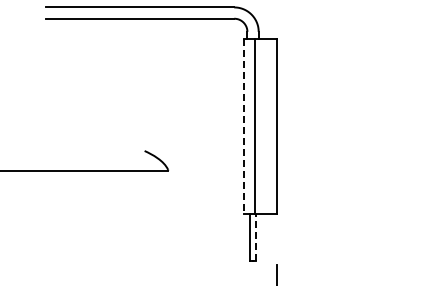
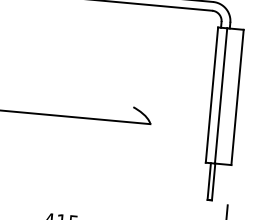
line: (243, 126) -> (211, 95), dashed -> solid
line: (255, 237) -> (213, 182), dashed -> solid

